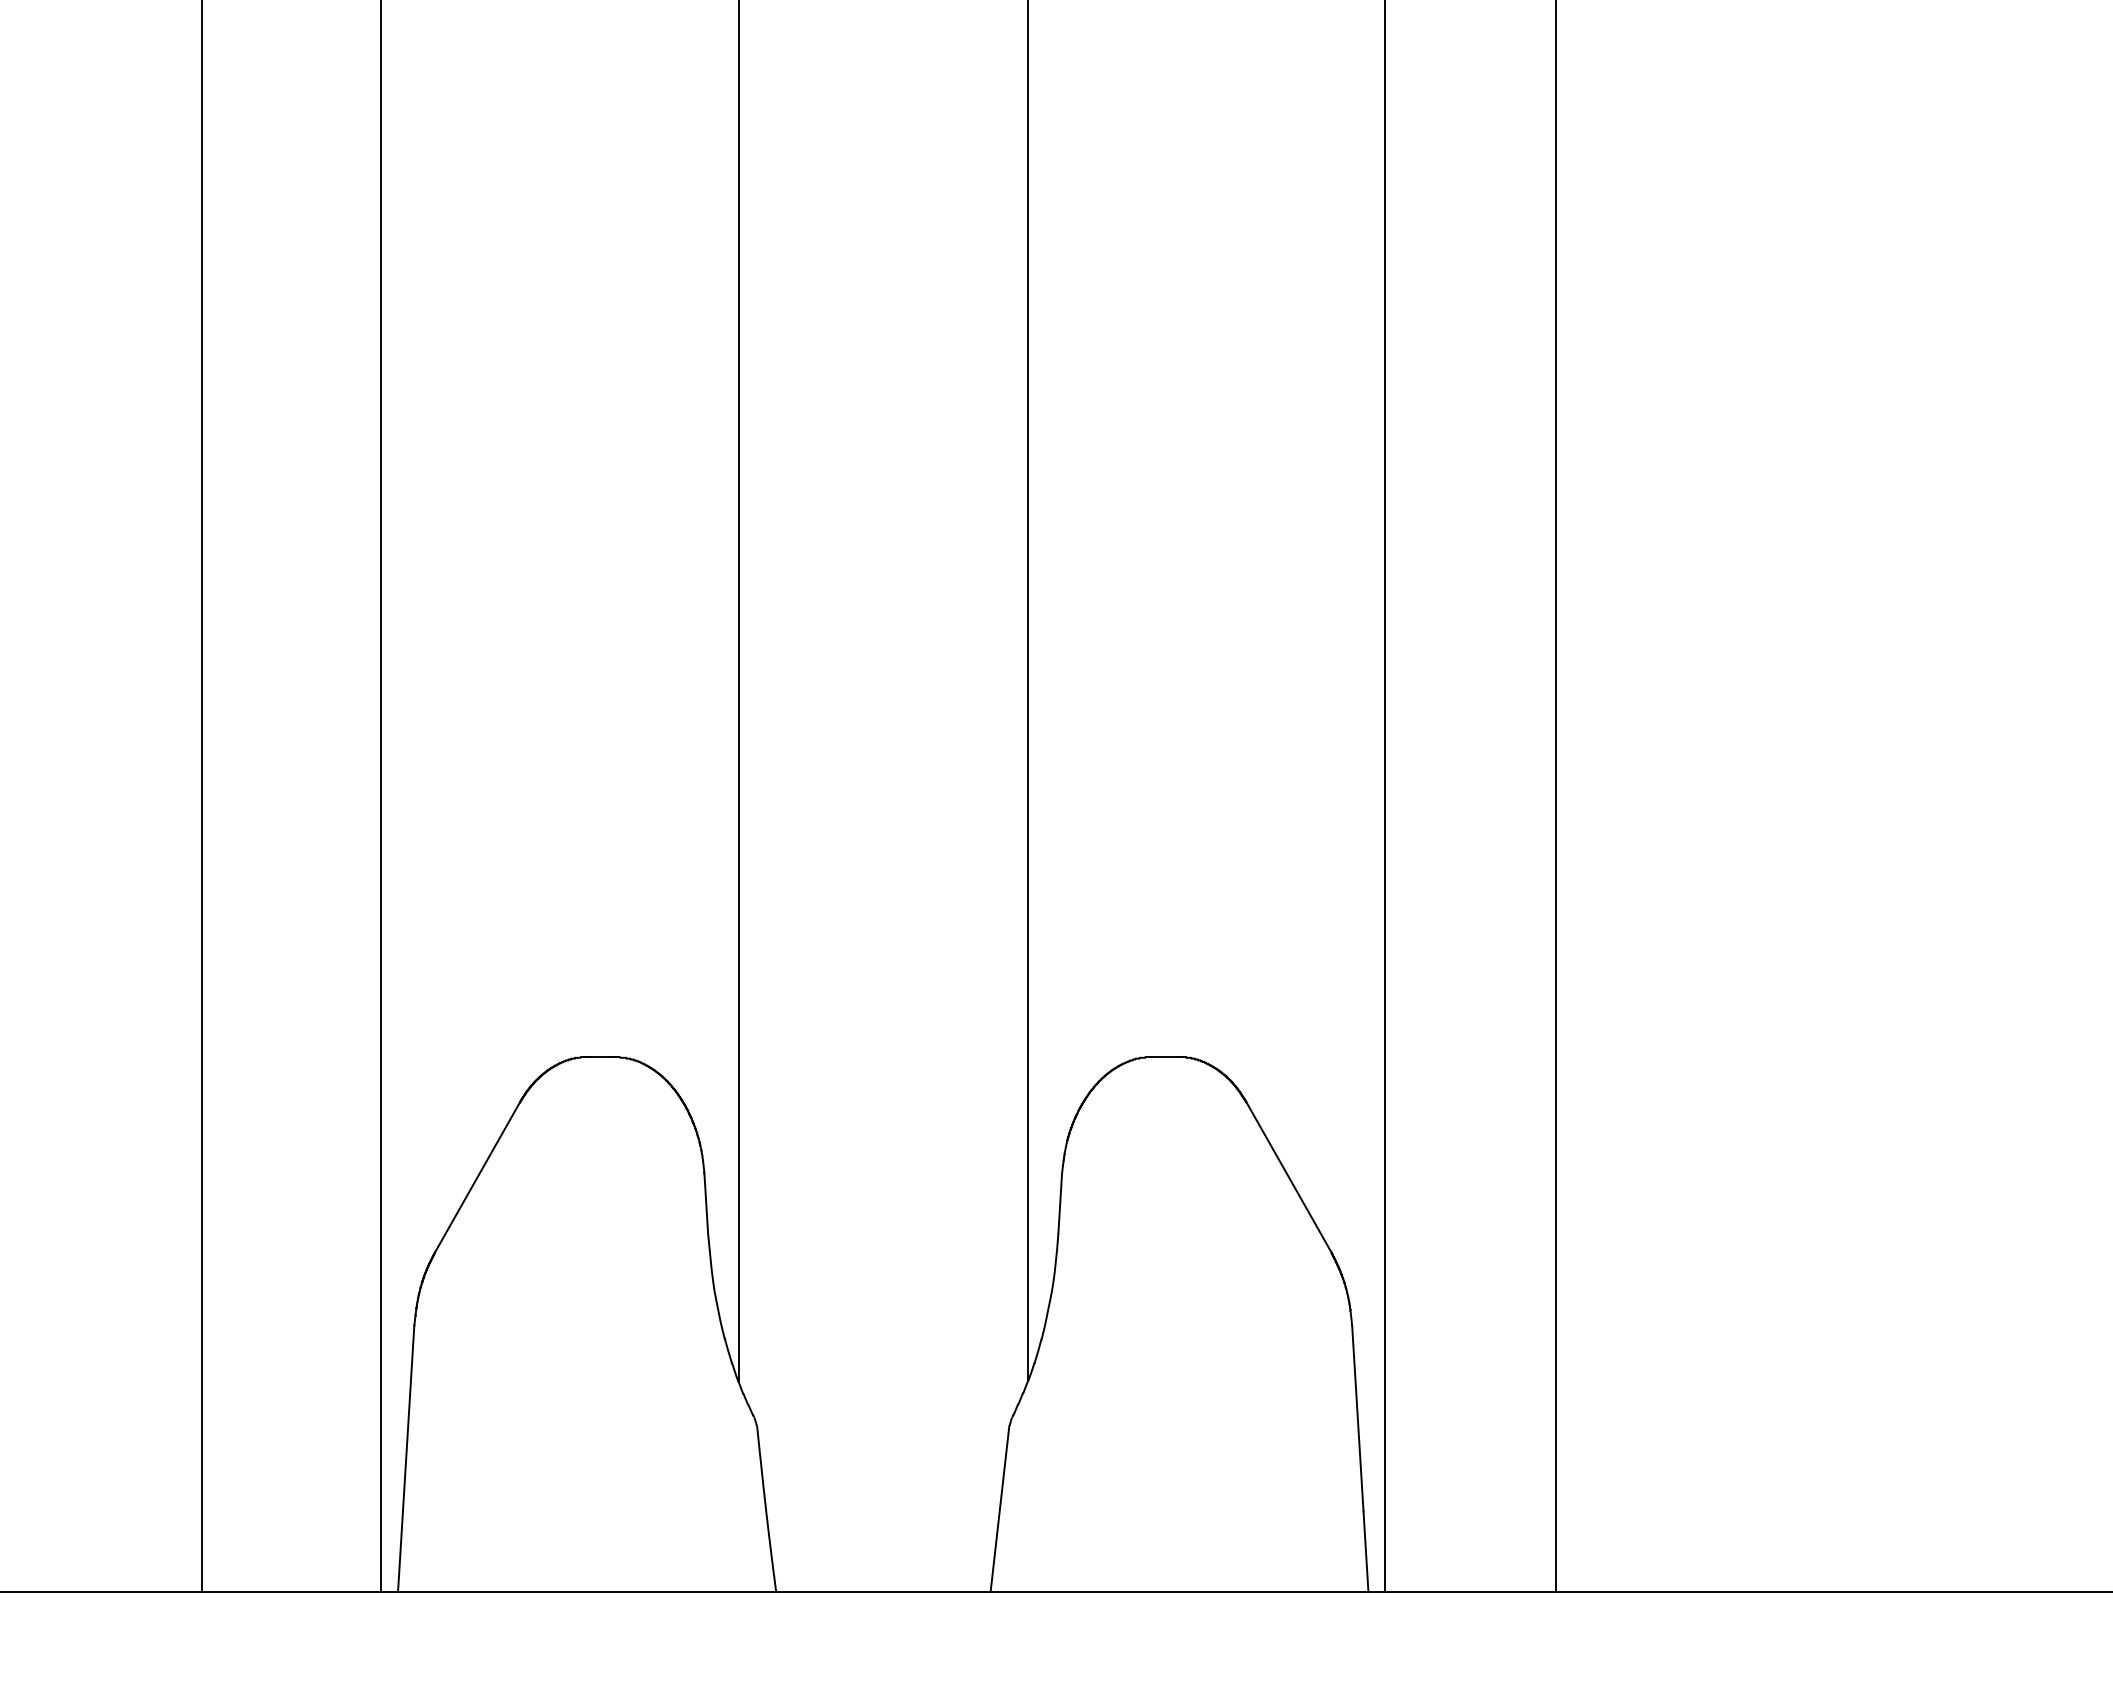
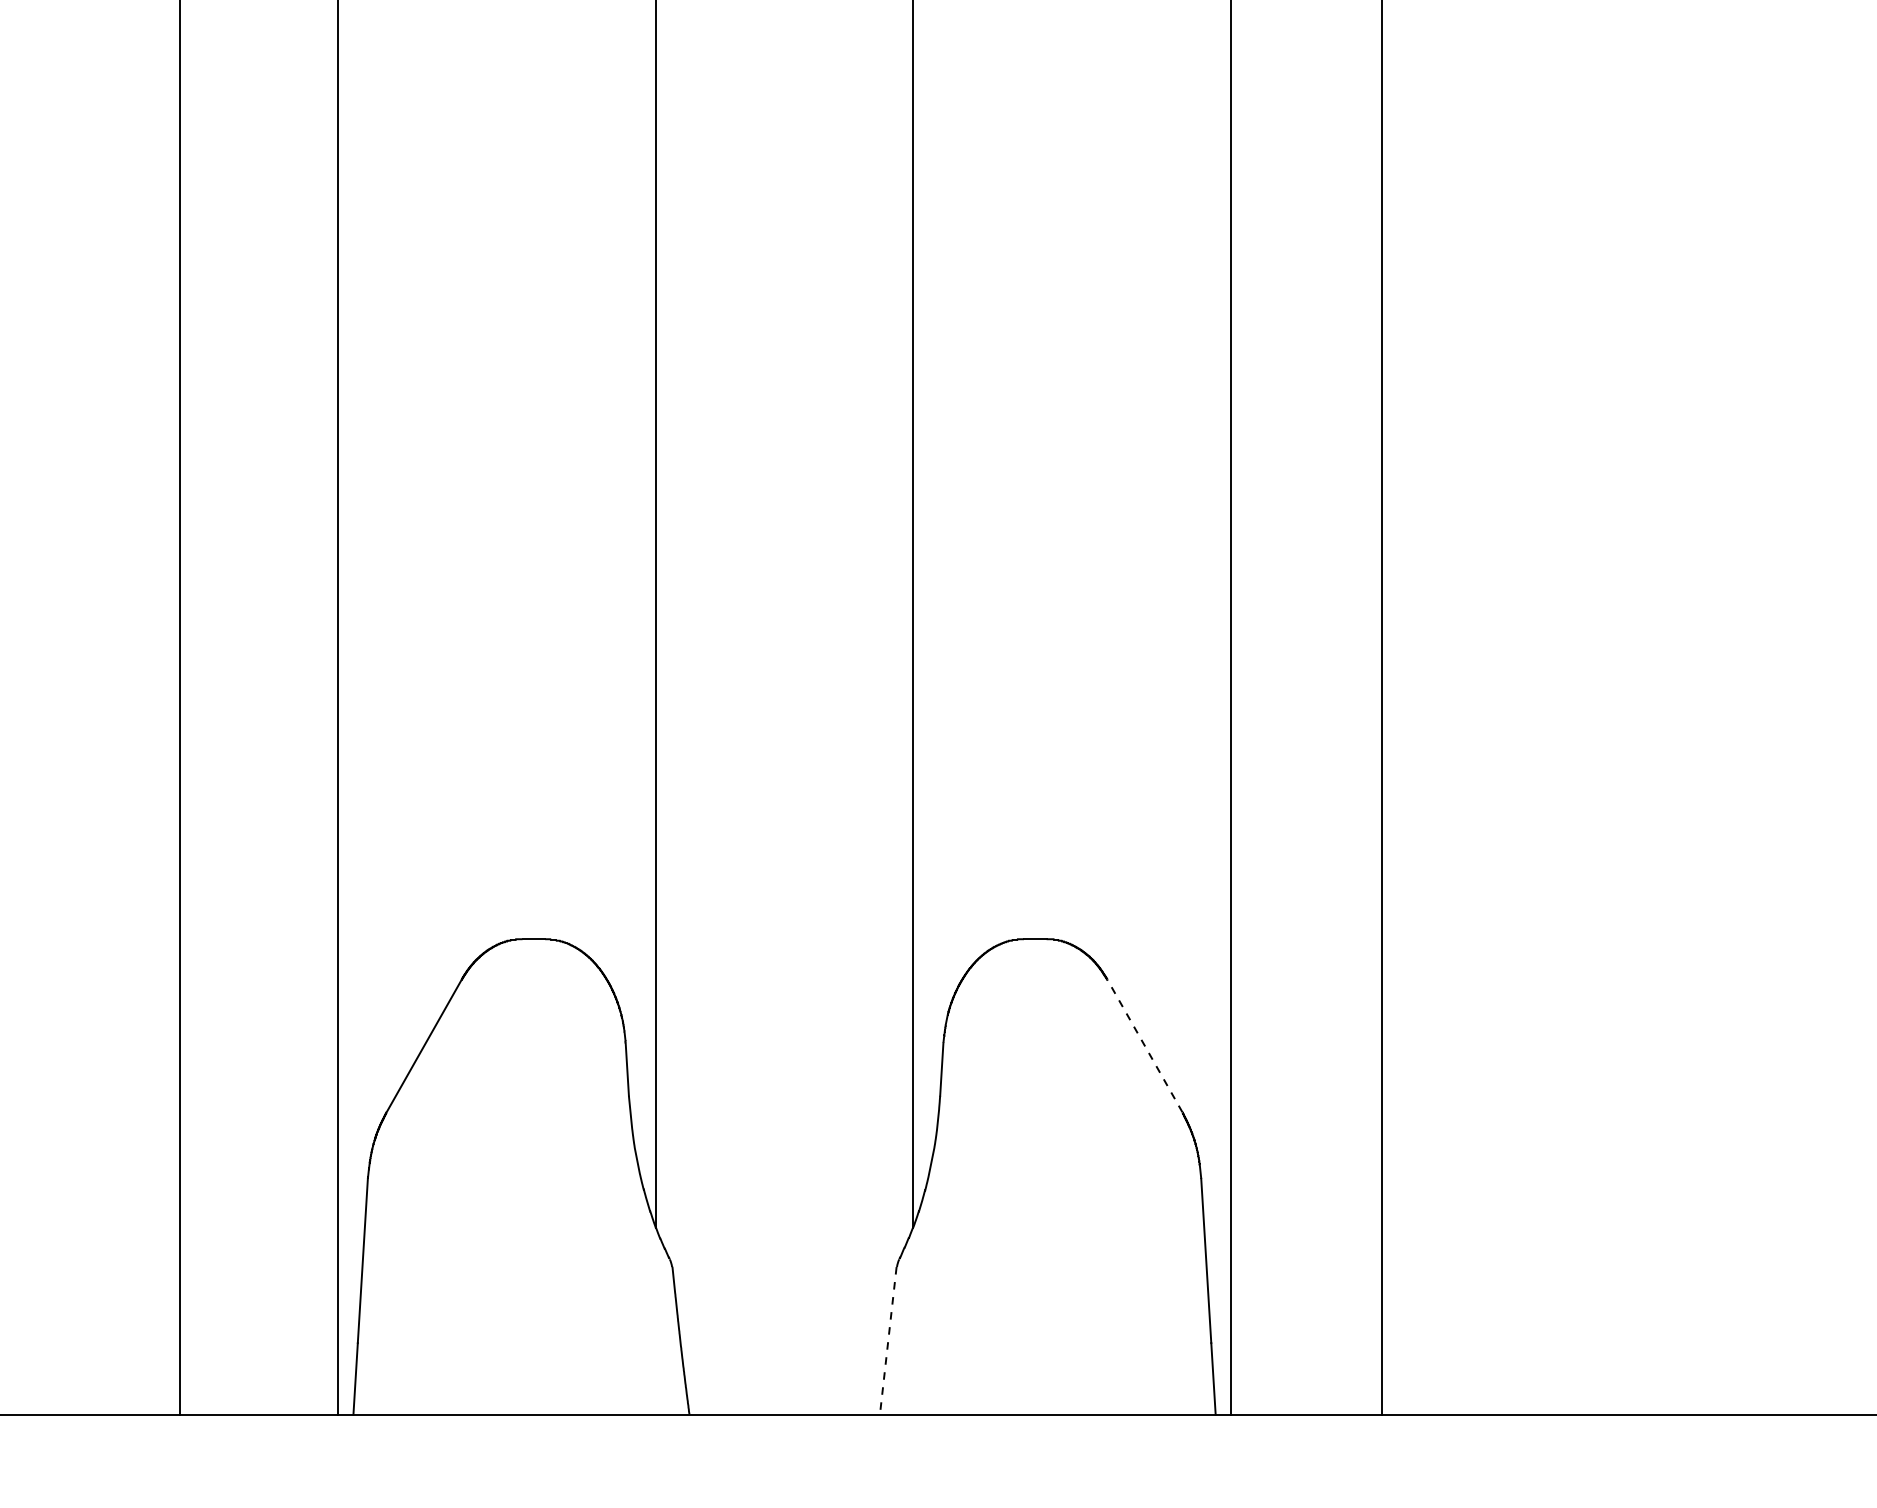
line: (1288, 1176) -> (1144, 1045), solid -> dashed
line: (999, 1508) -> (887, 1340), solid -> dashed

